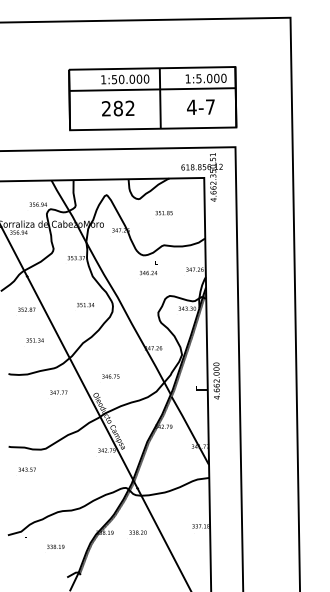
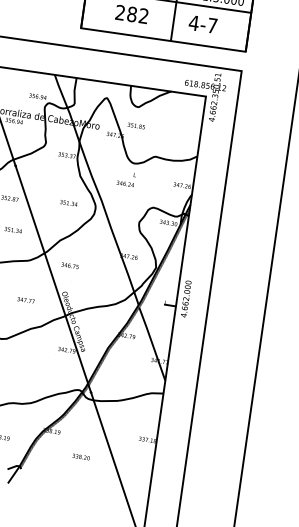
text: (200, 106) -> (202, 23), moved
text: (163, 213) -> (135, 126), moved
text: (148, 268) -> (126, 179), moved
text: (110, 376) -> (69, 265), moved
text: (58, 392) -> (25, 300), moved
text: (137, 532) -> (80, 456), moved

